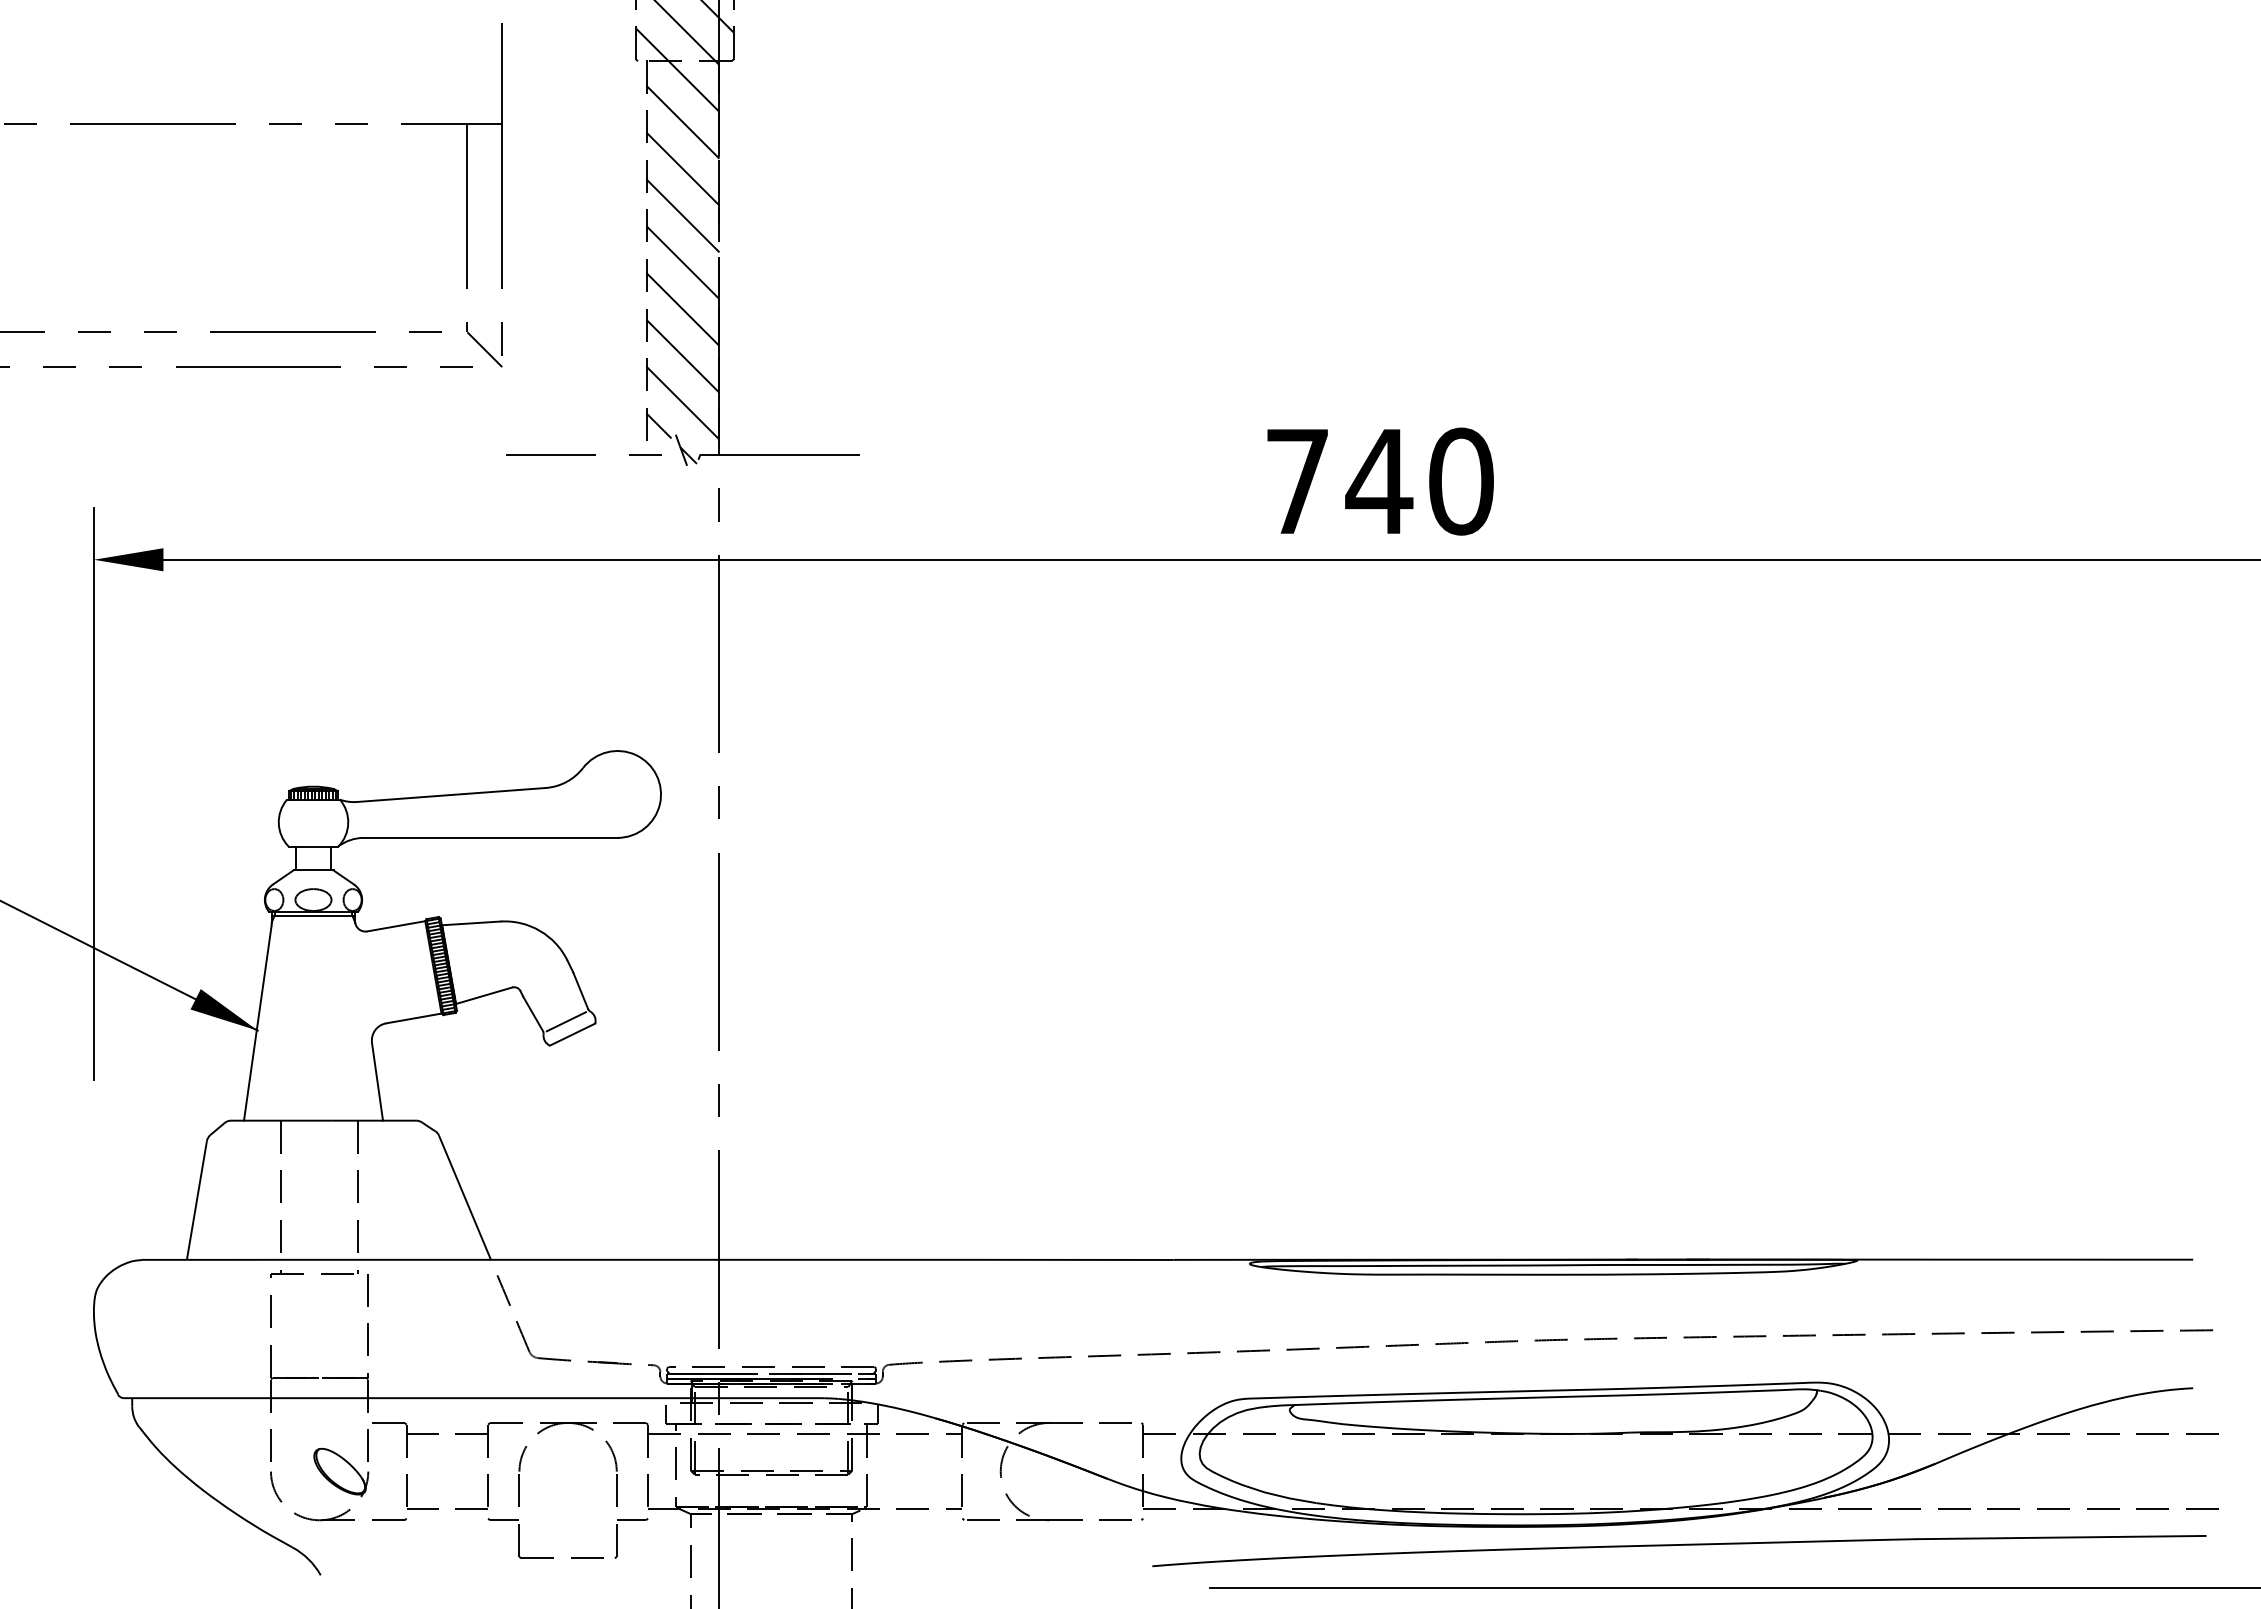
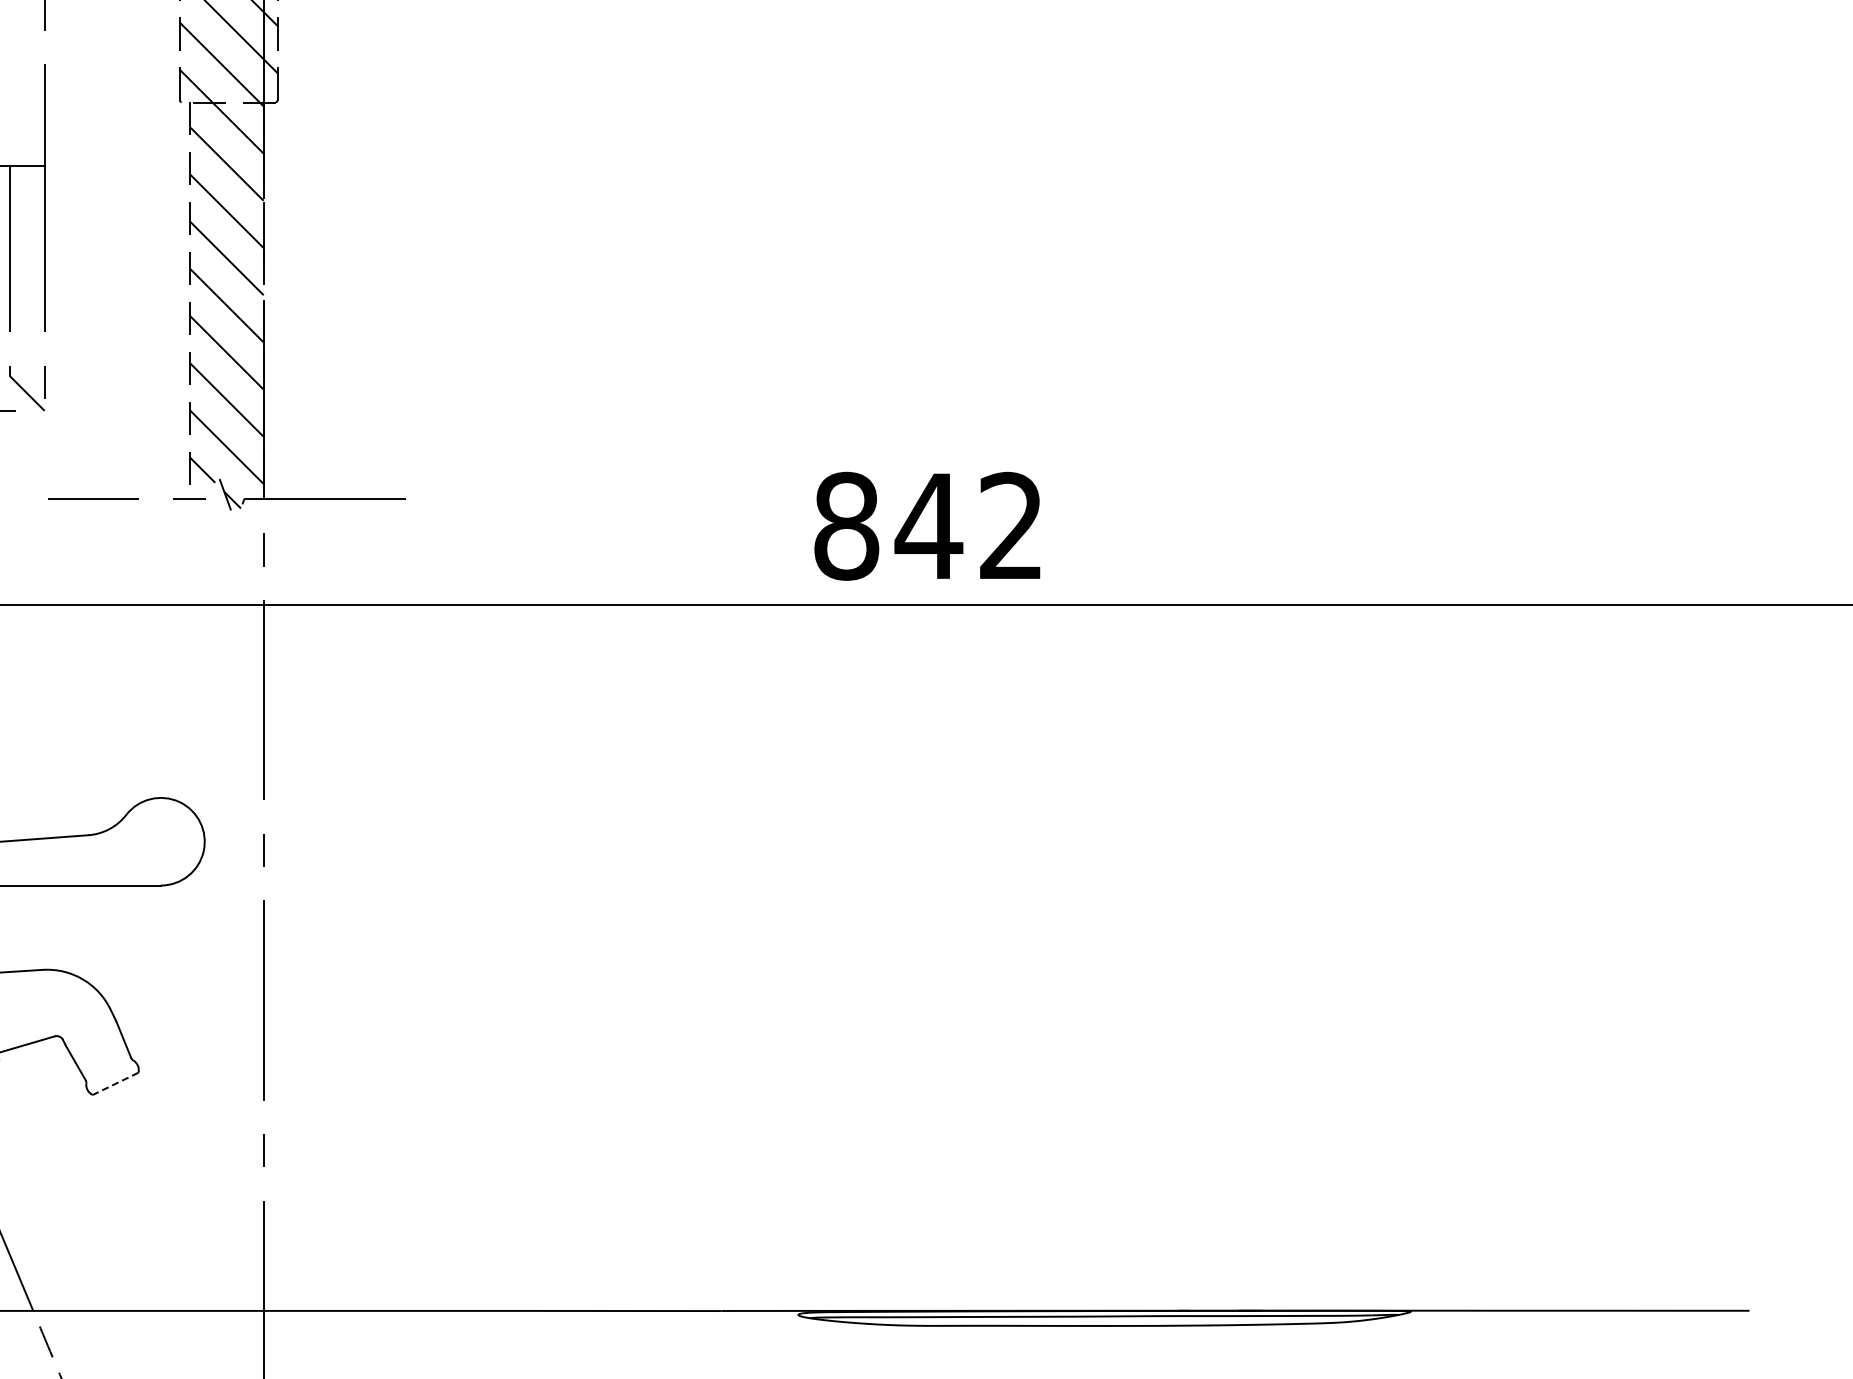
text: (1379, 481) -> (929, 526), 740 -> 842
line: (565, 1021) -> (108, 1070), removed
line: (572, 1034) -> (115, 1083), solid -> dashed

